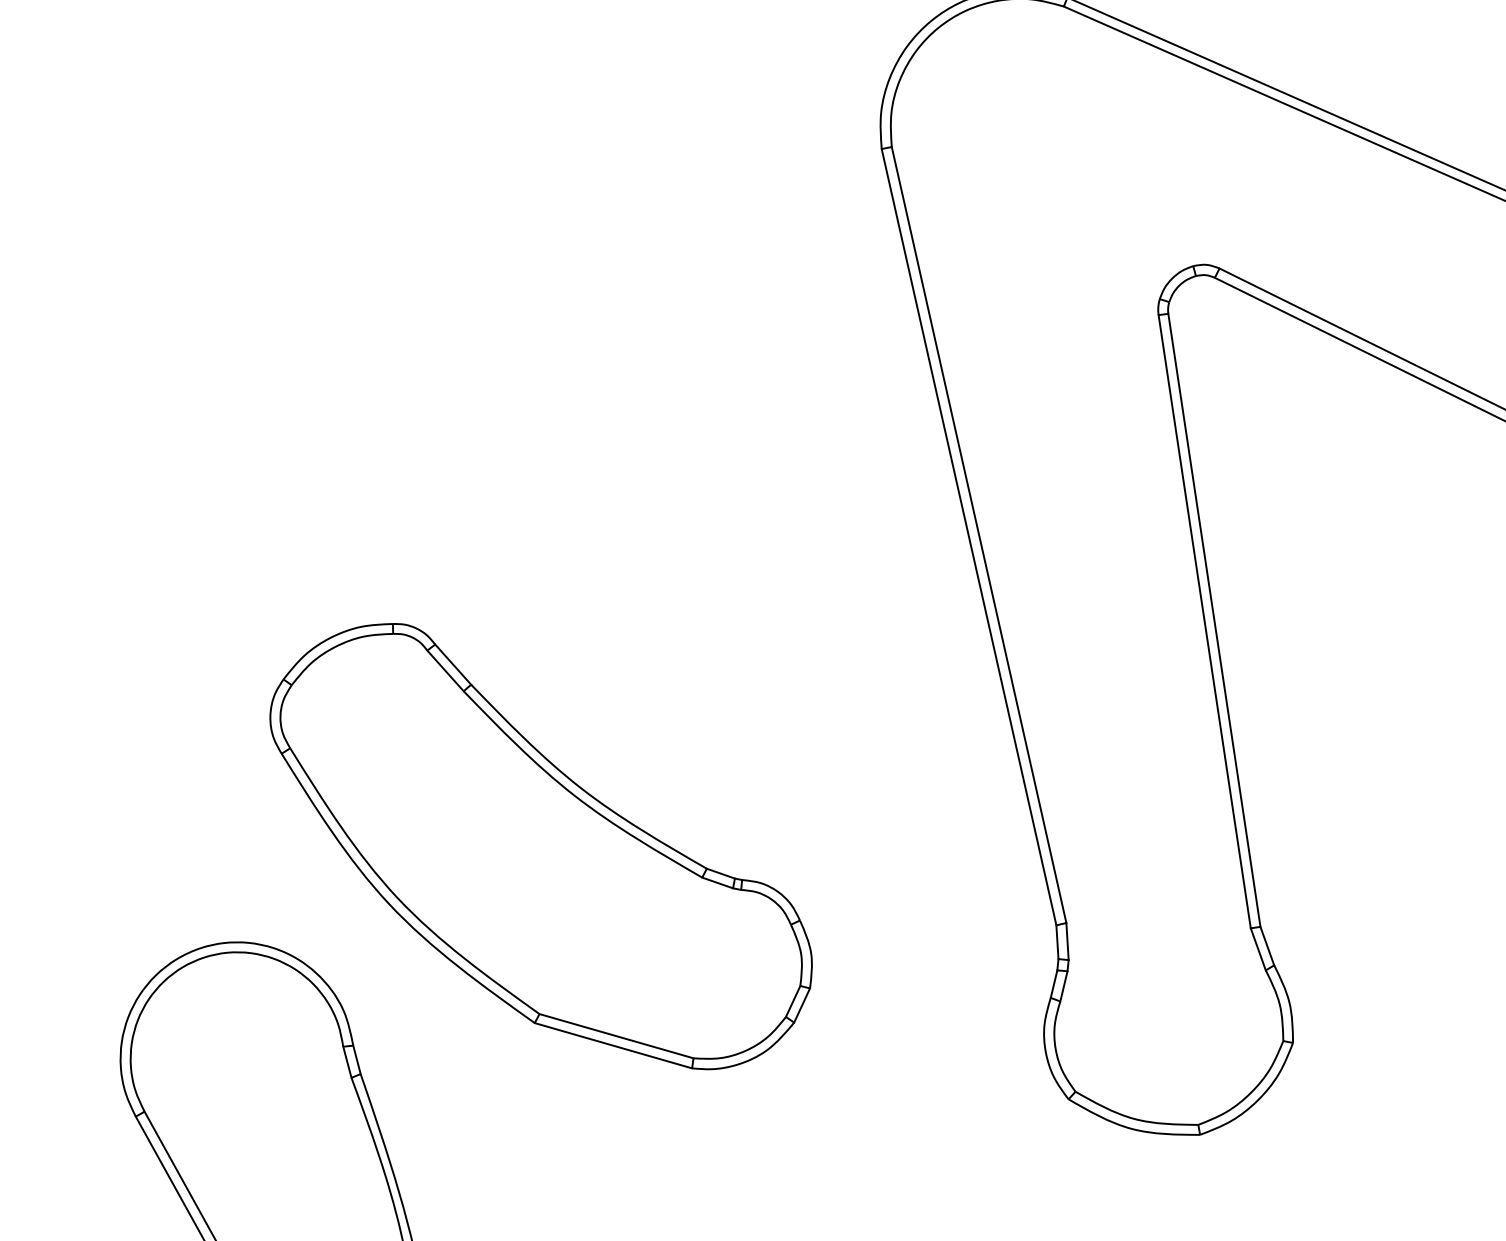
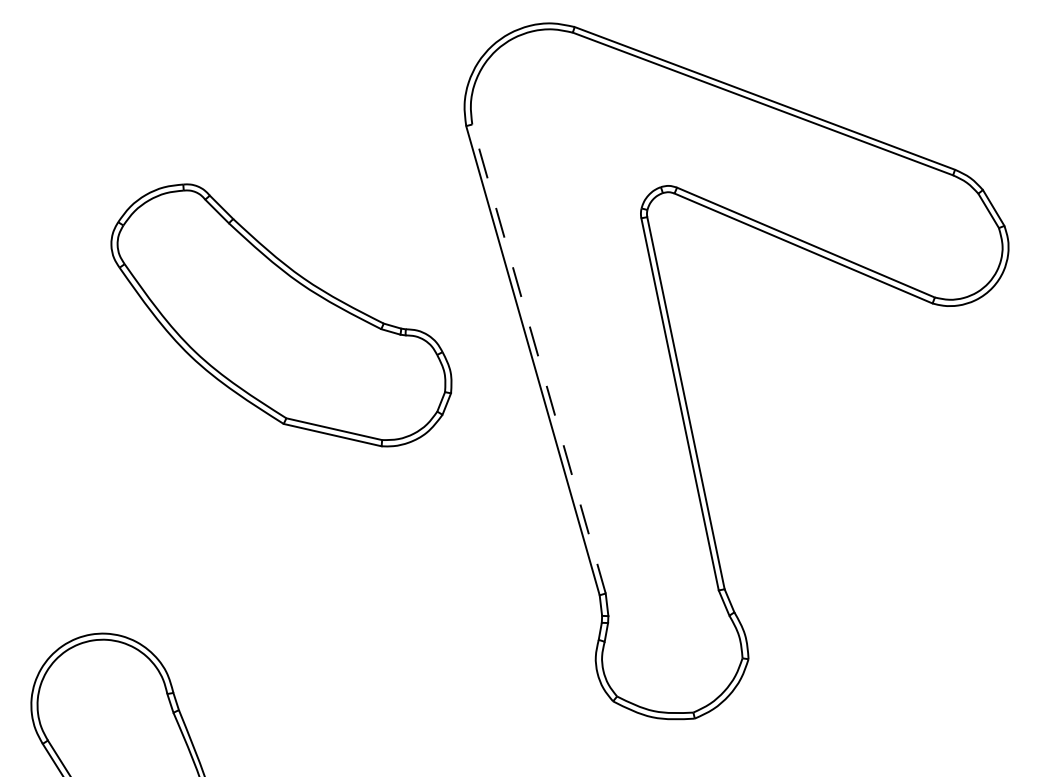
line: (979, 535) -> (539, 359), solid -> dashed
part: (540, 846) -> (281, 315), moved

